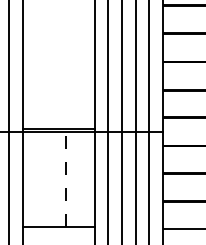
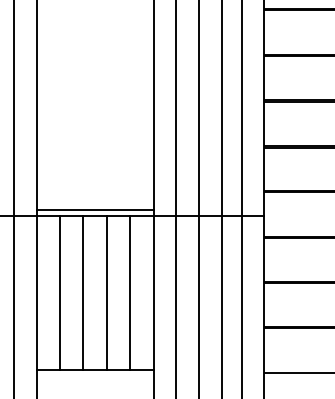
line: (36, 179) -> (59, 292), added
line: (51, 179) -> (83, 292), added
line: (65, 179) -> (106, 292), dashed -> solid
line: (80, 179) -> (130, 292), added

